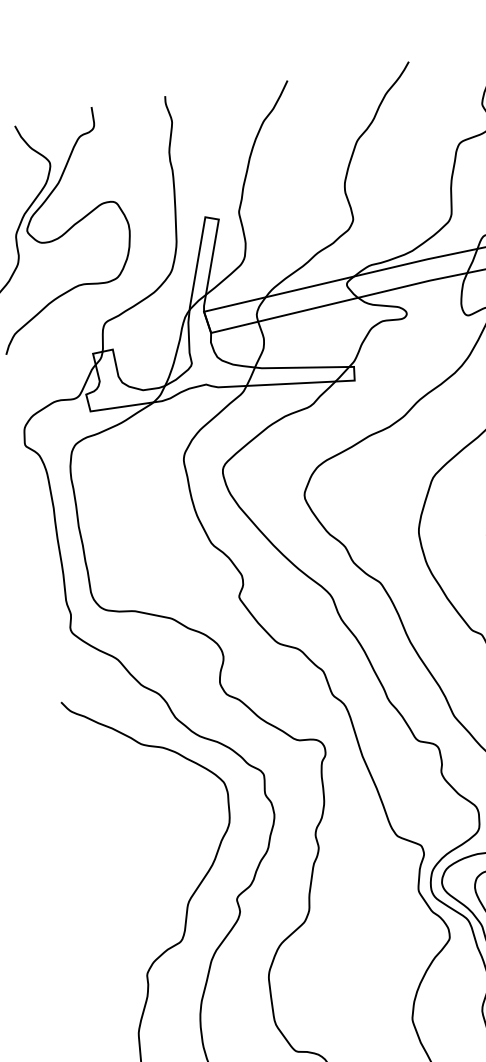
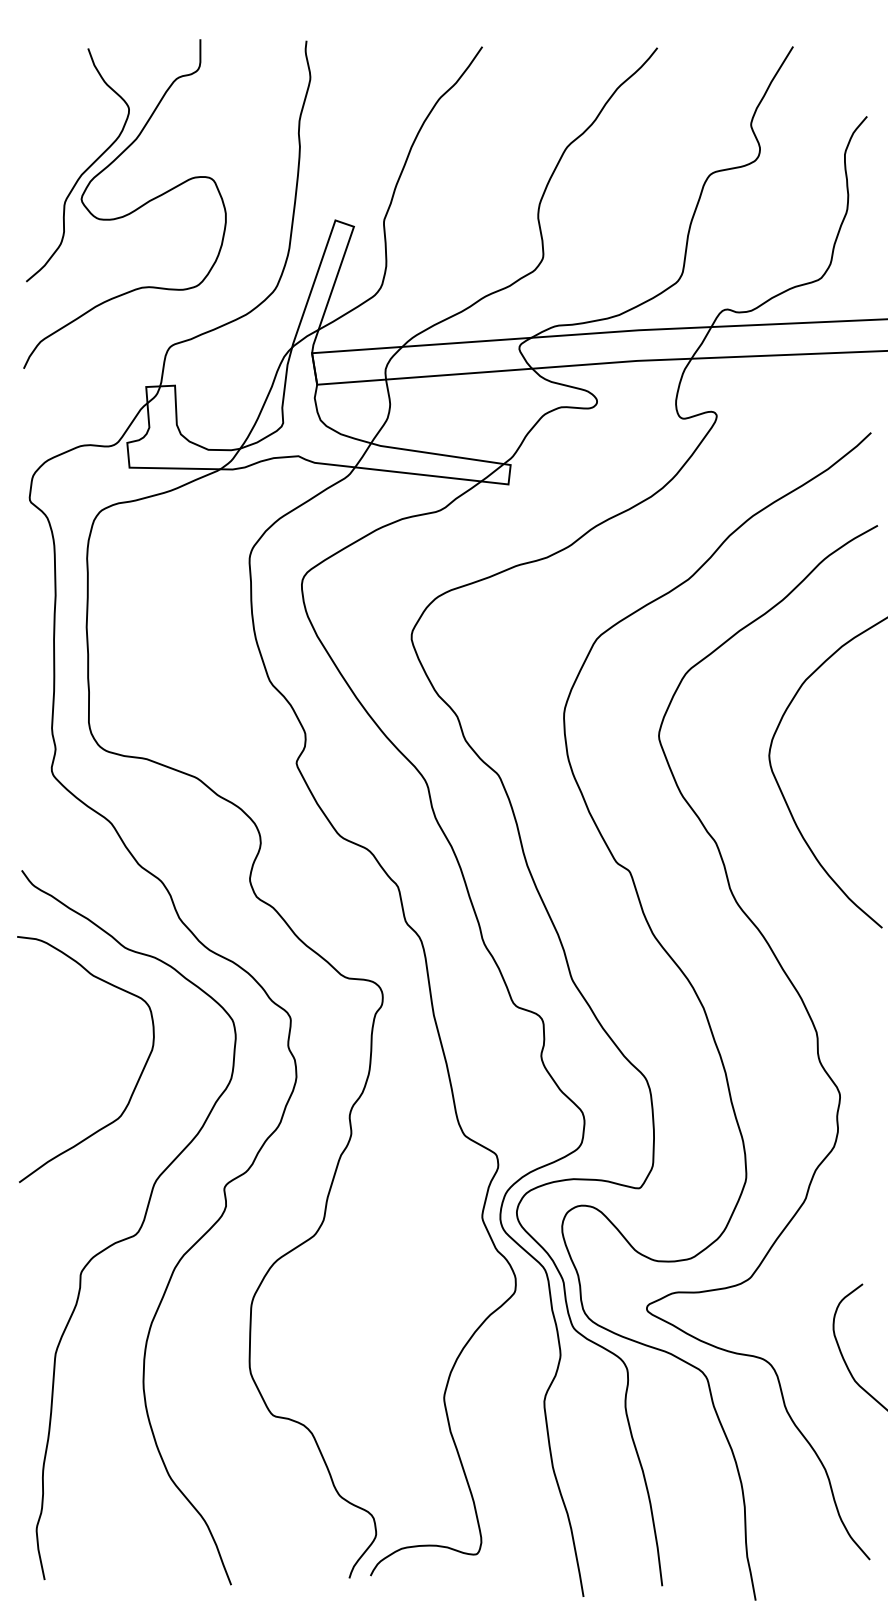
curve: (163, 837) -> (135, 1084), added

